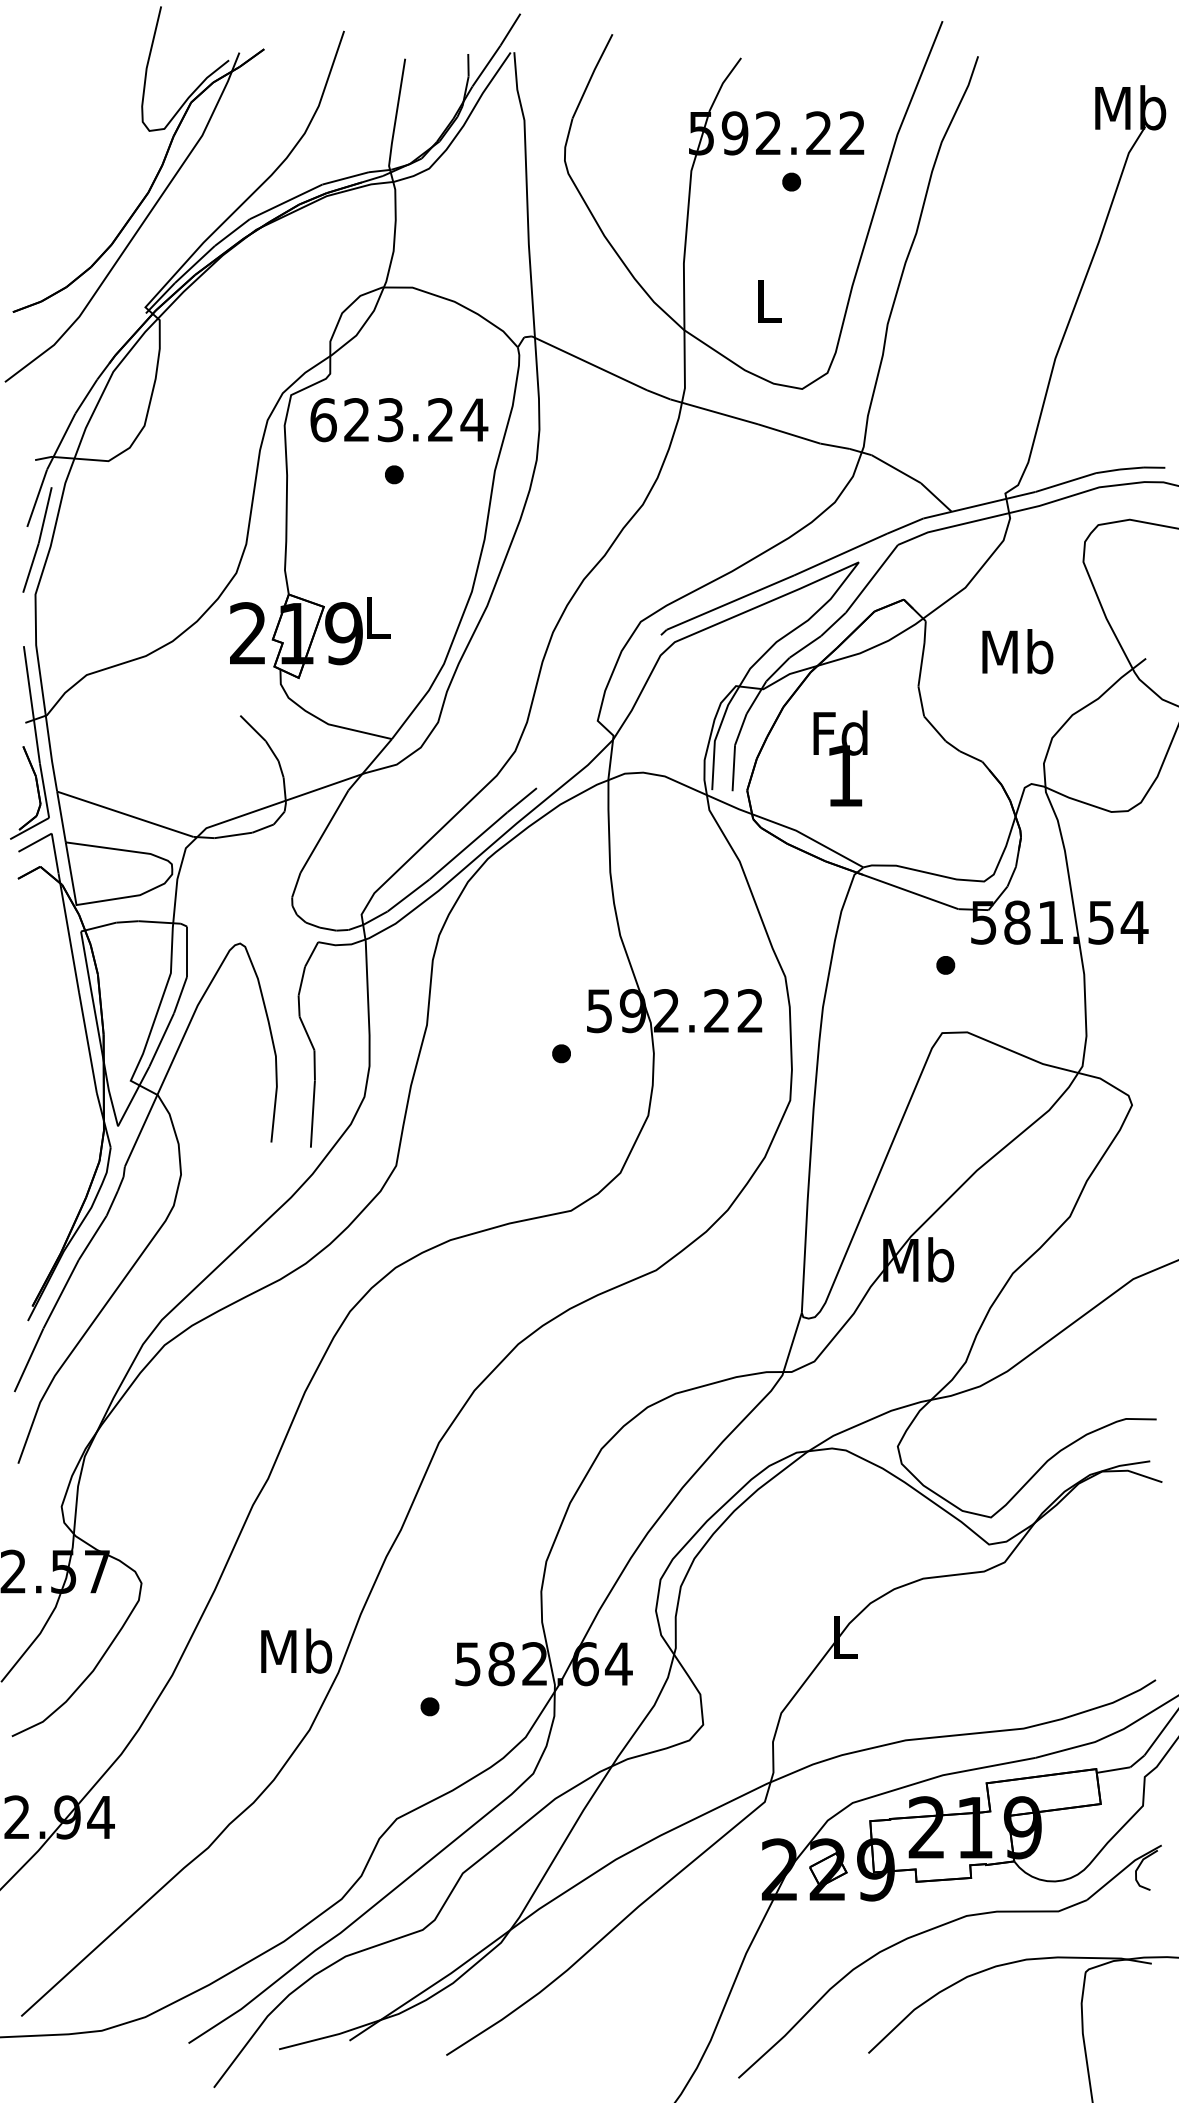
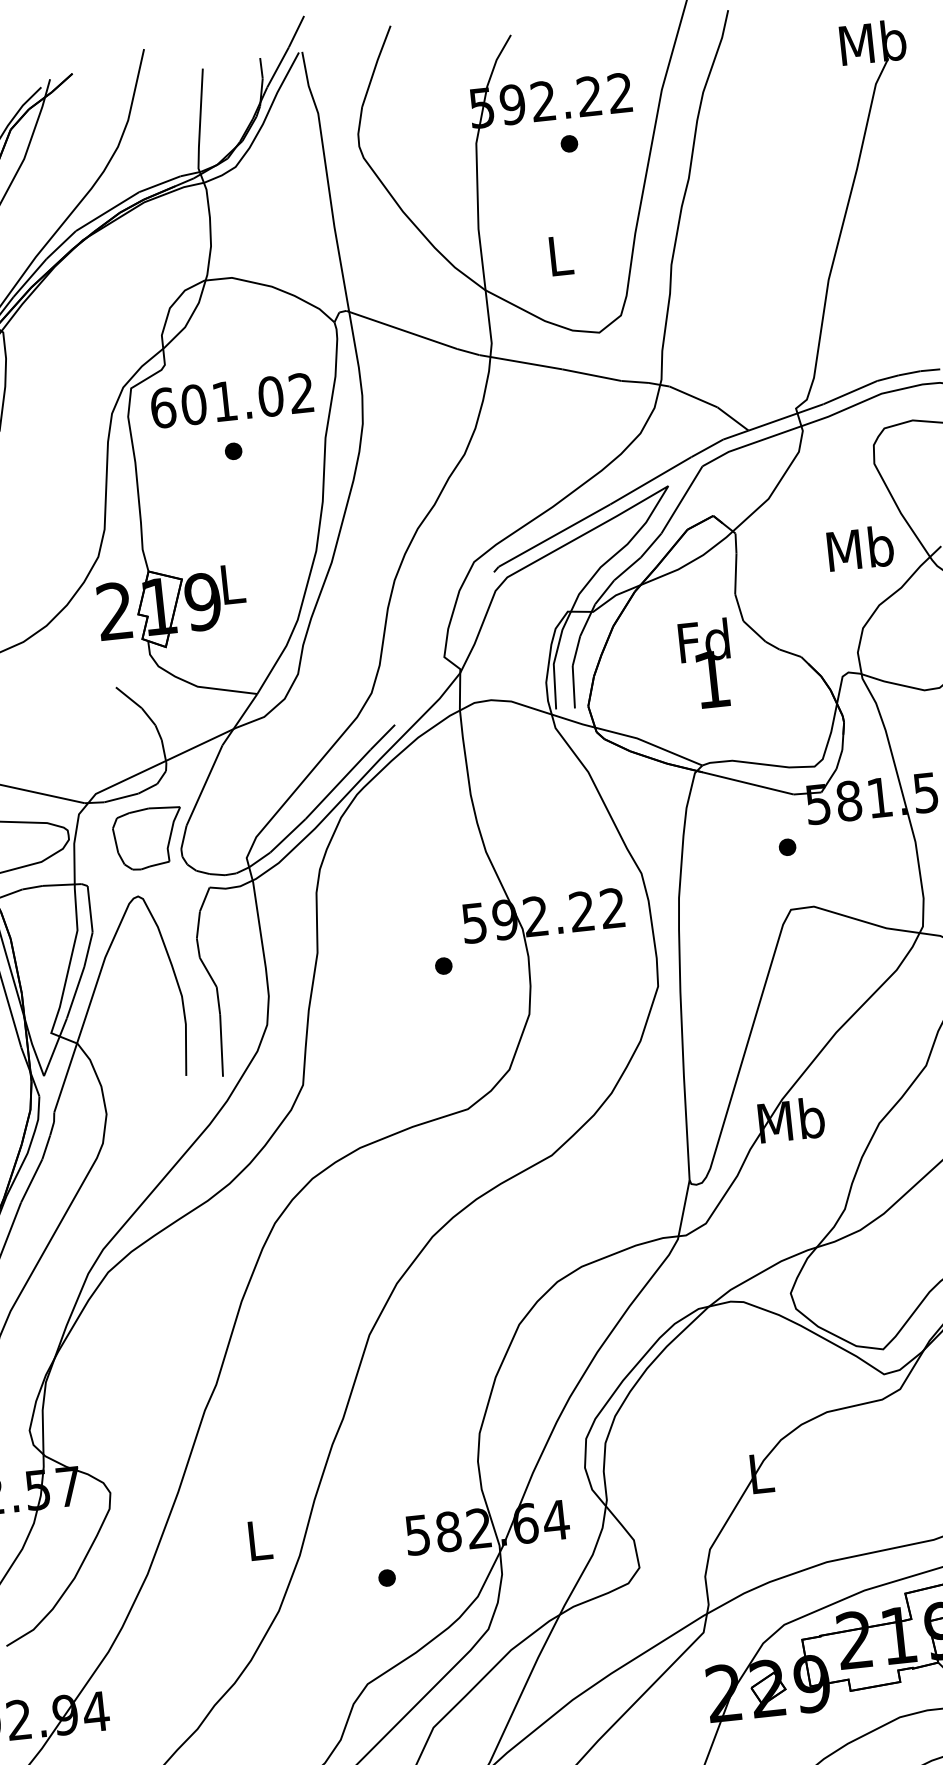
text: (415, 420) -> (247, 399), 623.24 -> 601.02
text: (1017, 651) -> (860, 548), moved
text: (840, 758) -> (706, 664), moved
part: (257, 882) -> (148, 838), added
text: (296, 1650) -> (259, 1539), Mb -> L

